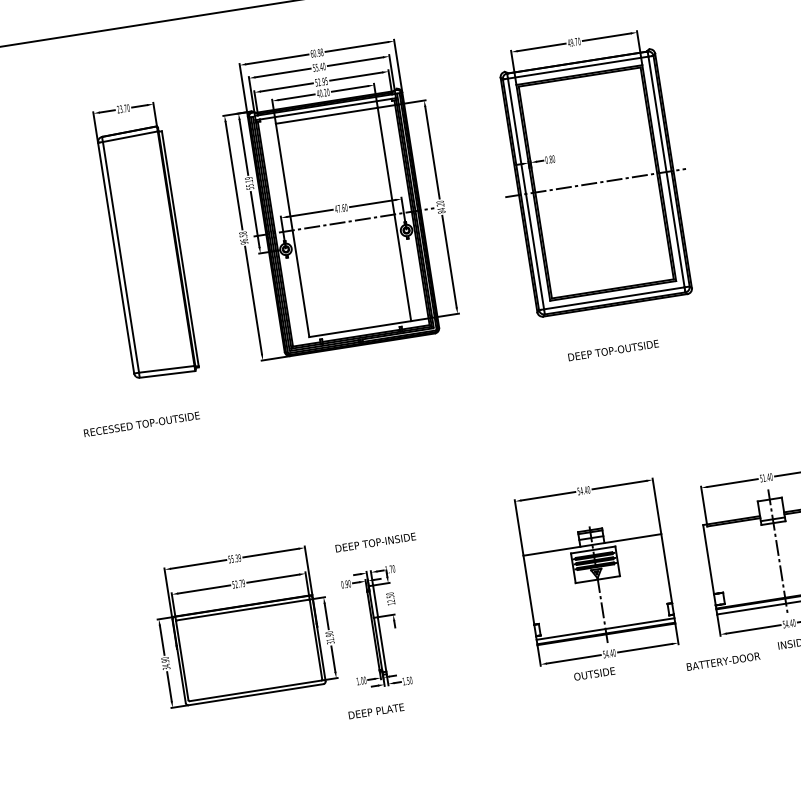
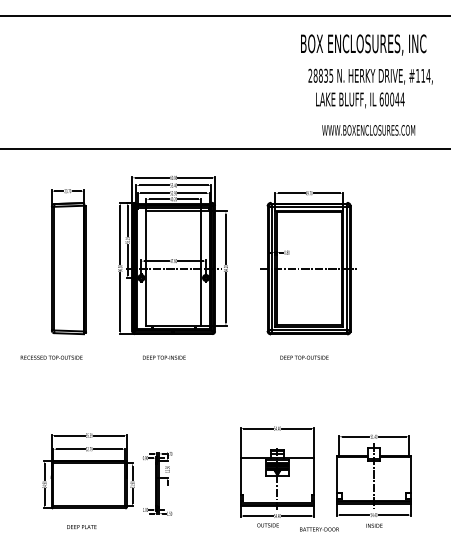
text: (375, 542) -> (164, 357), moved
text: (723, 661) -> (319, 529), moved
text: (375, 710) -> (81, 526), moved

